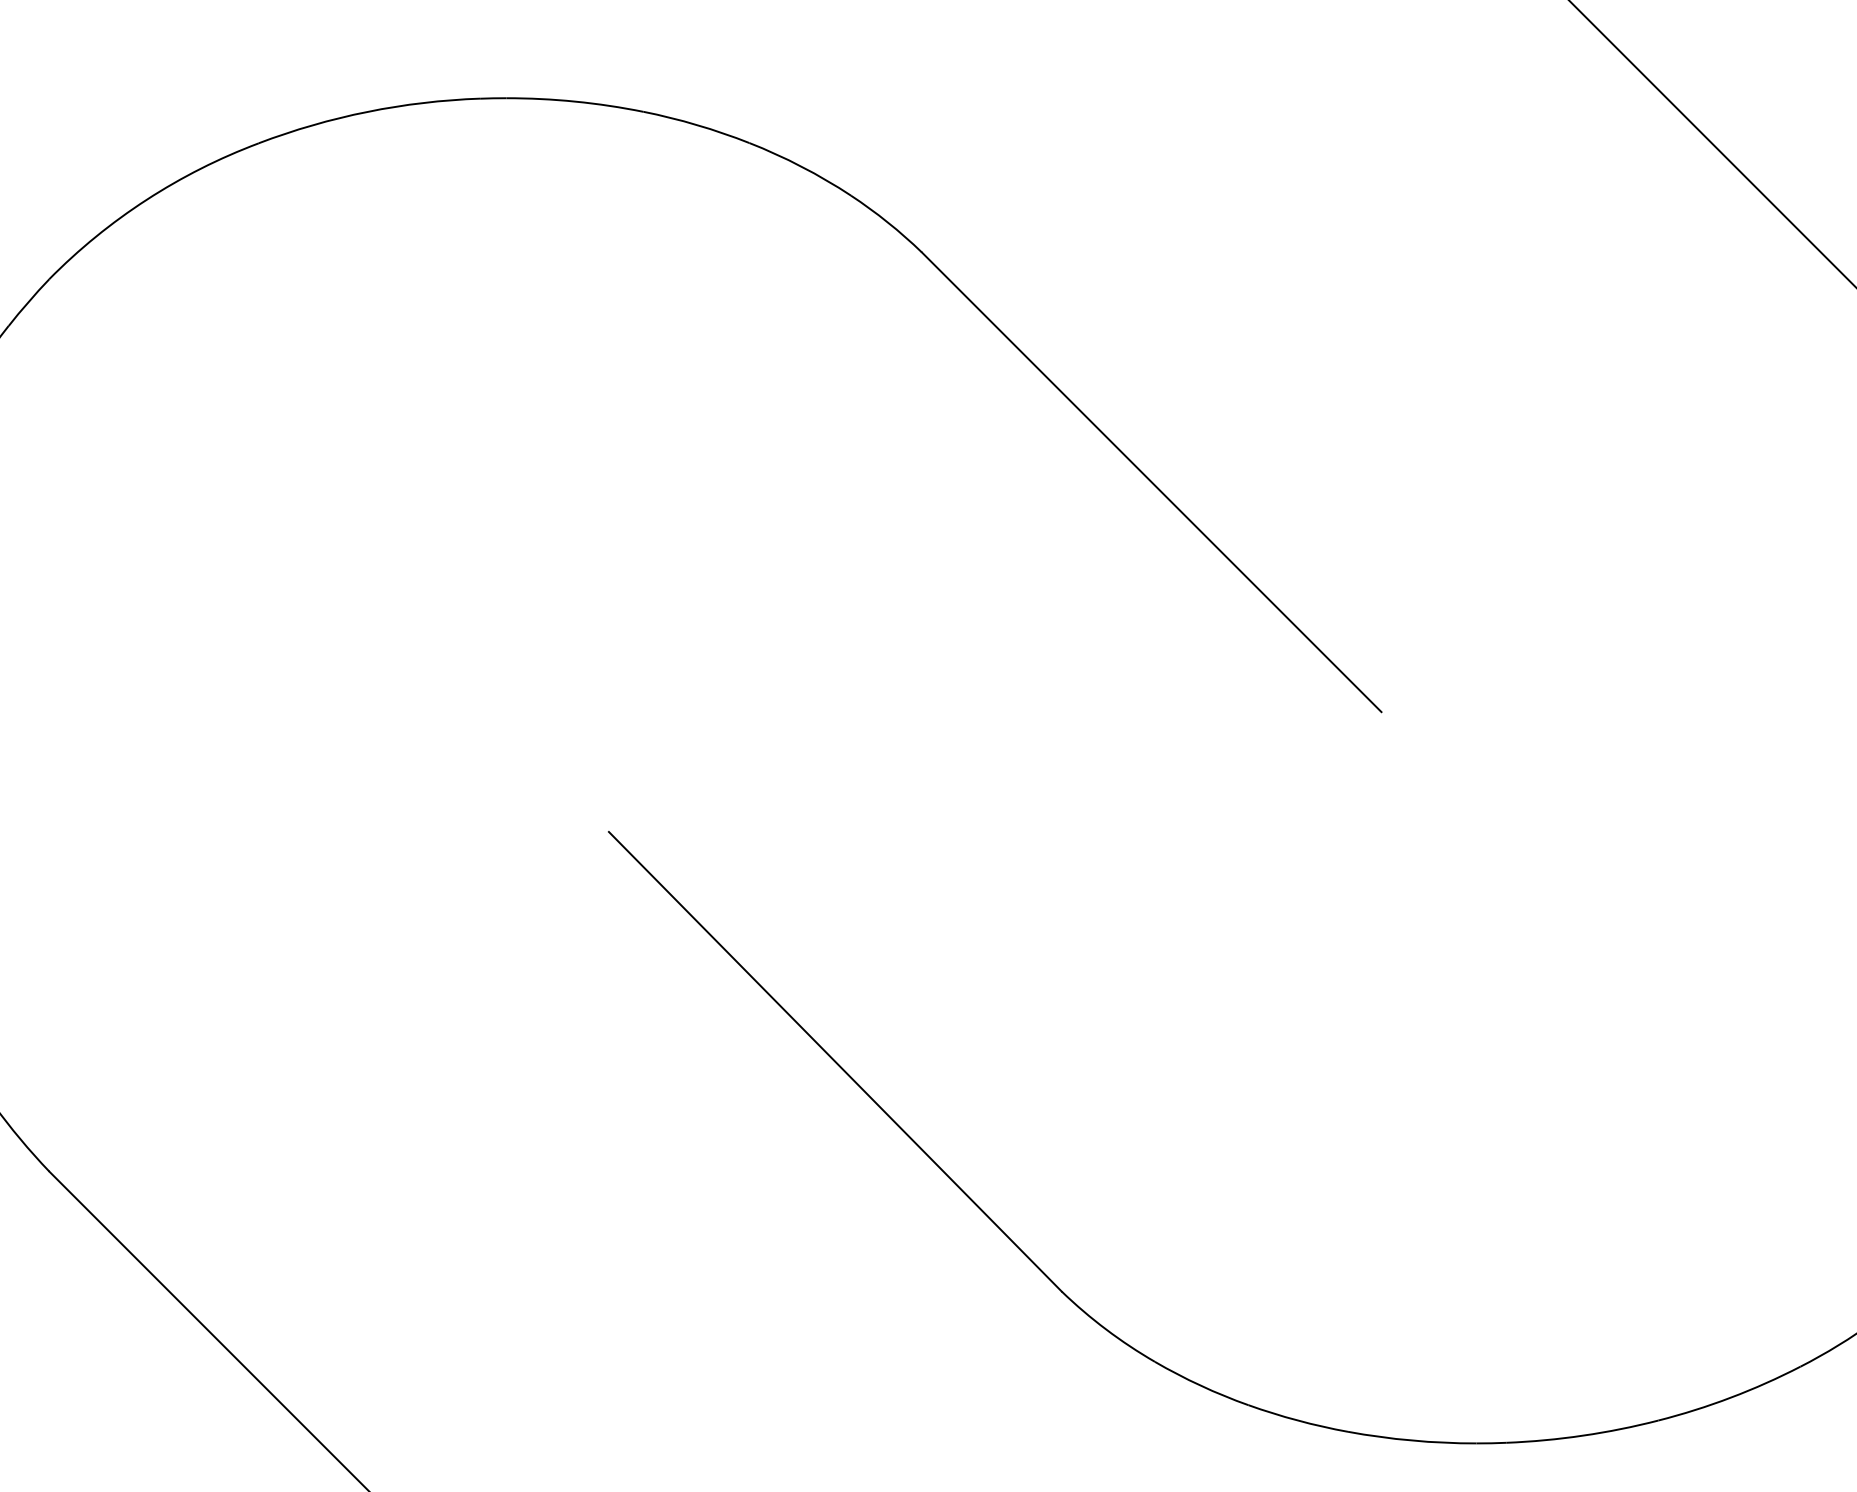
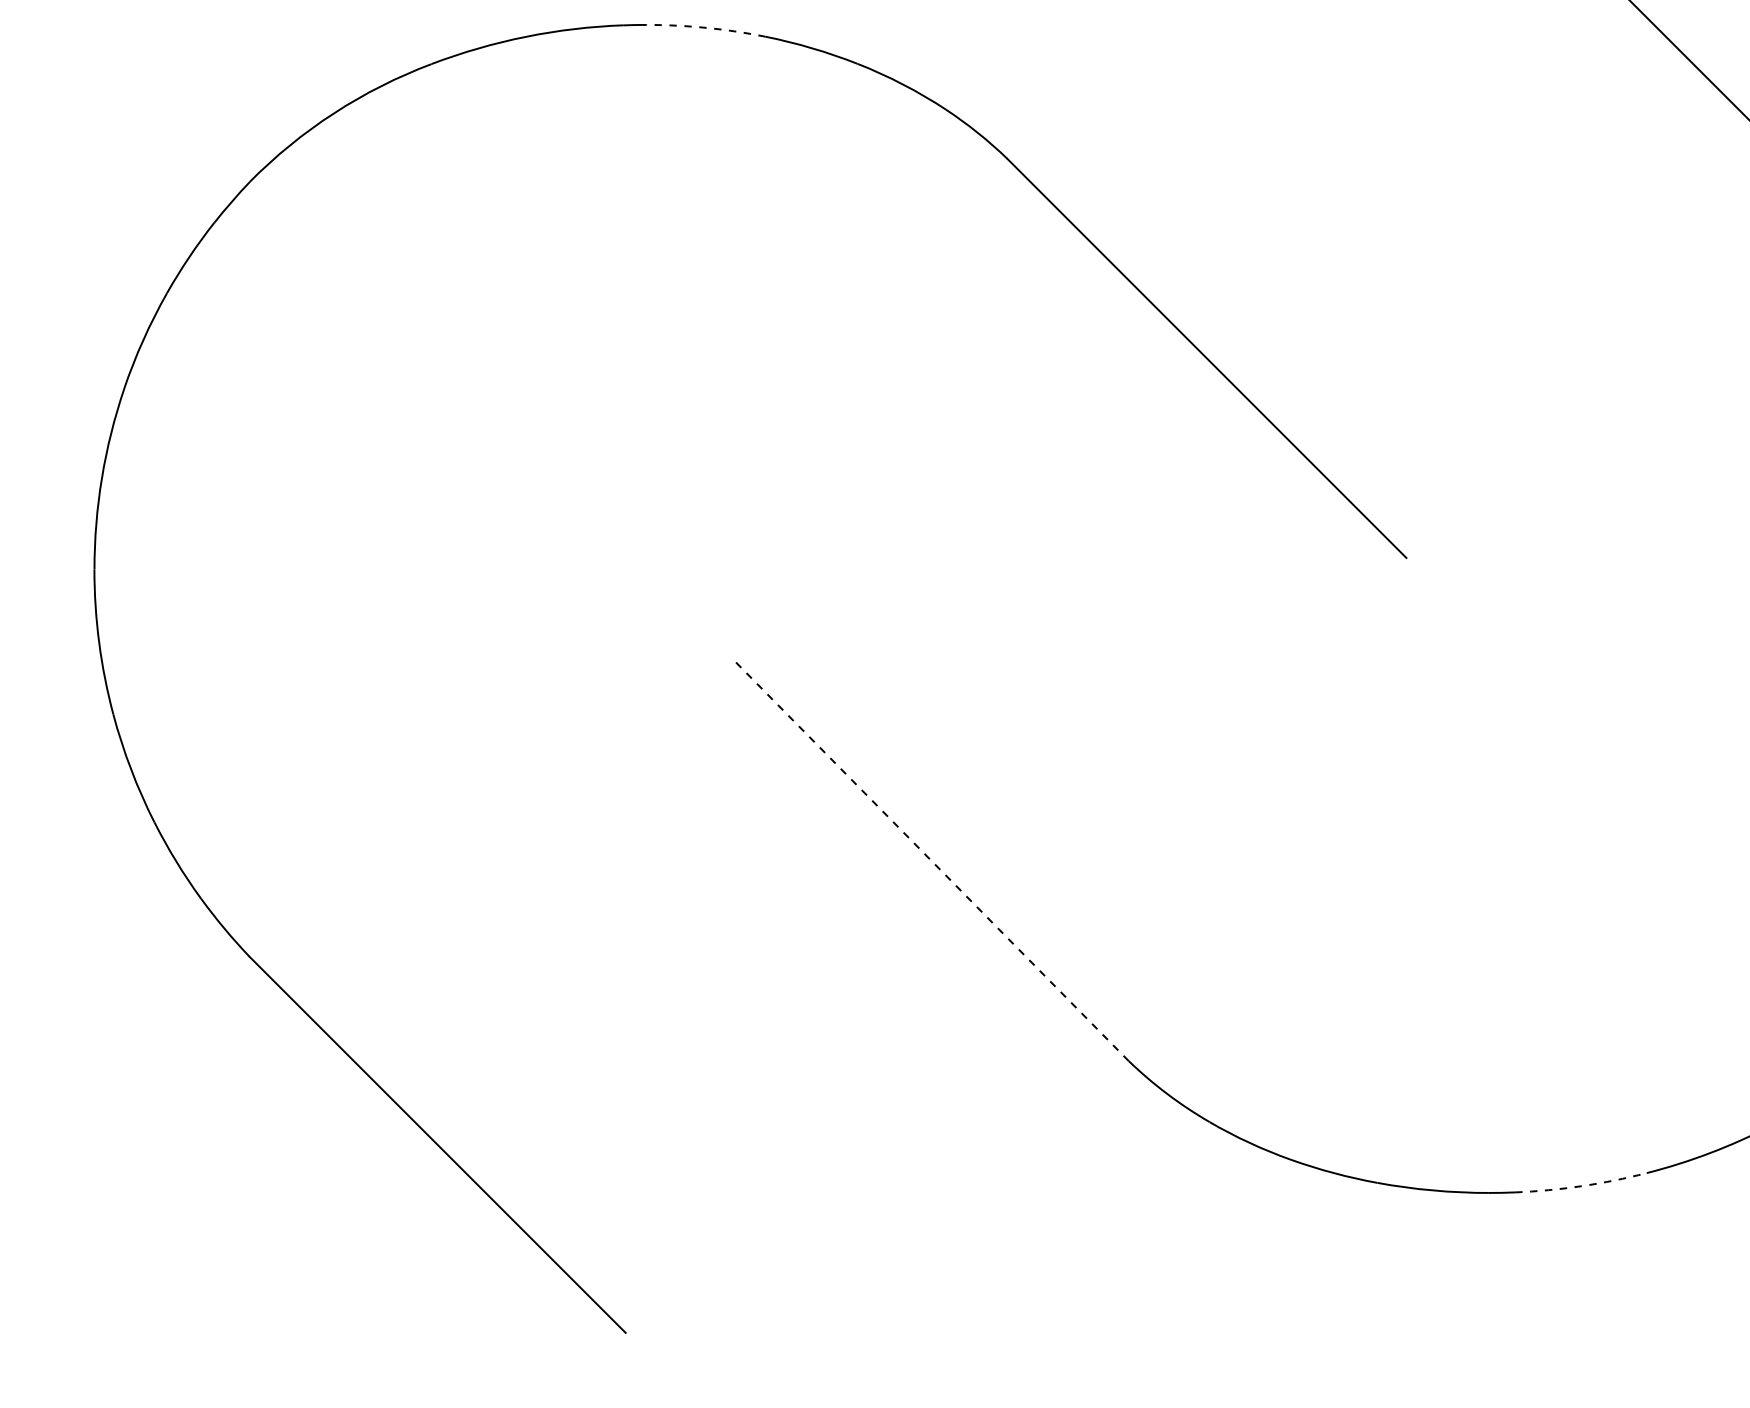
arc: (575, 101) -> (706, 27), solid -> dashed
line: (834, 1061) -> (931, 861), solid -> dashed
arc: (1583, 1435) -> (1581, 1186), solid -> dashed

